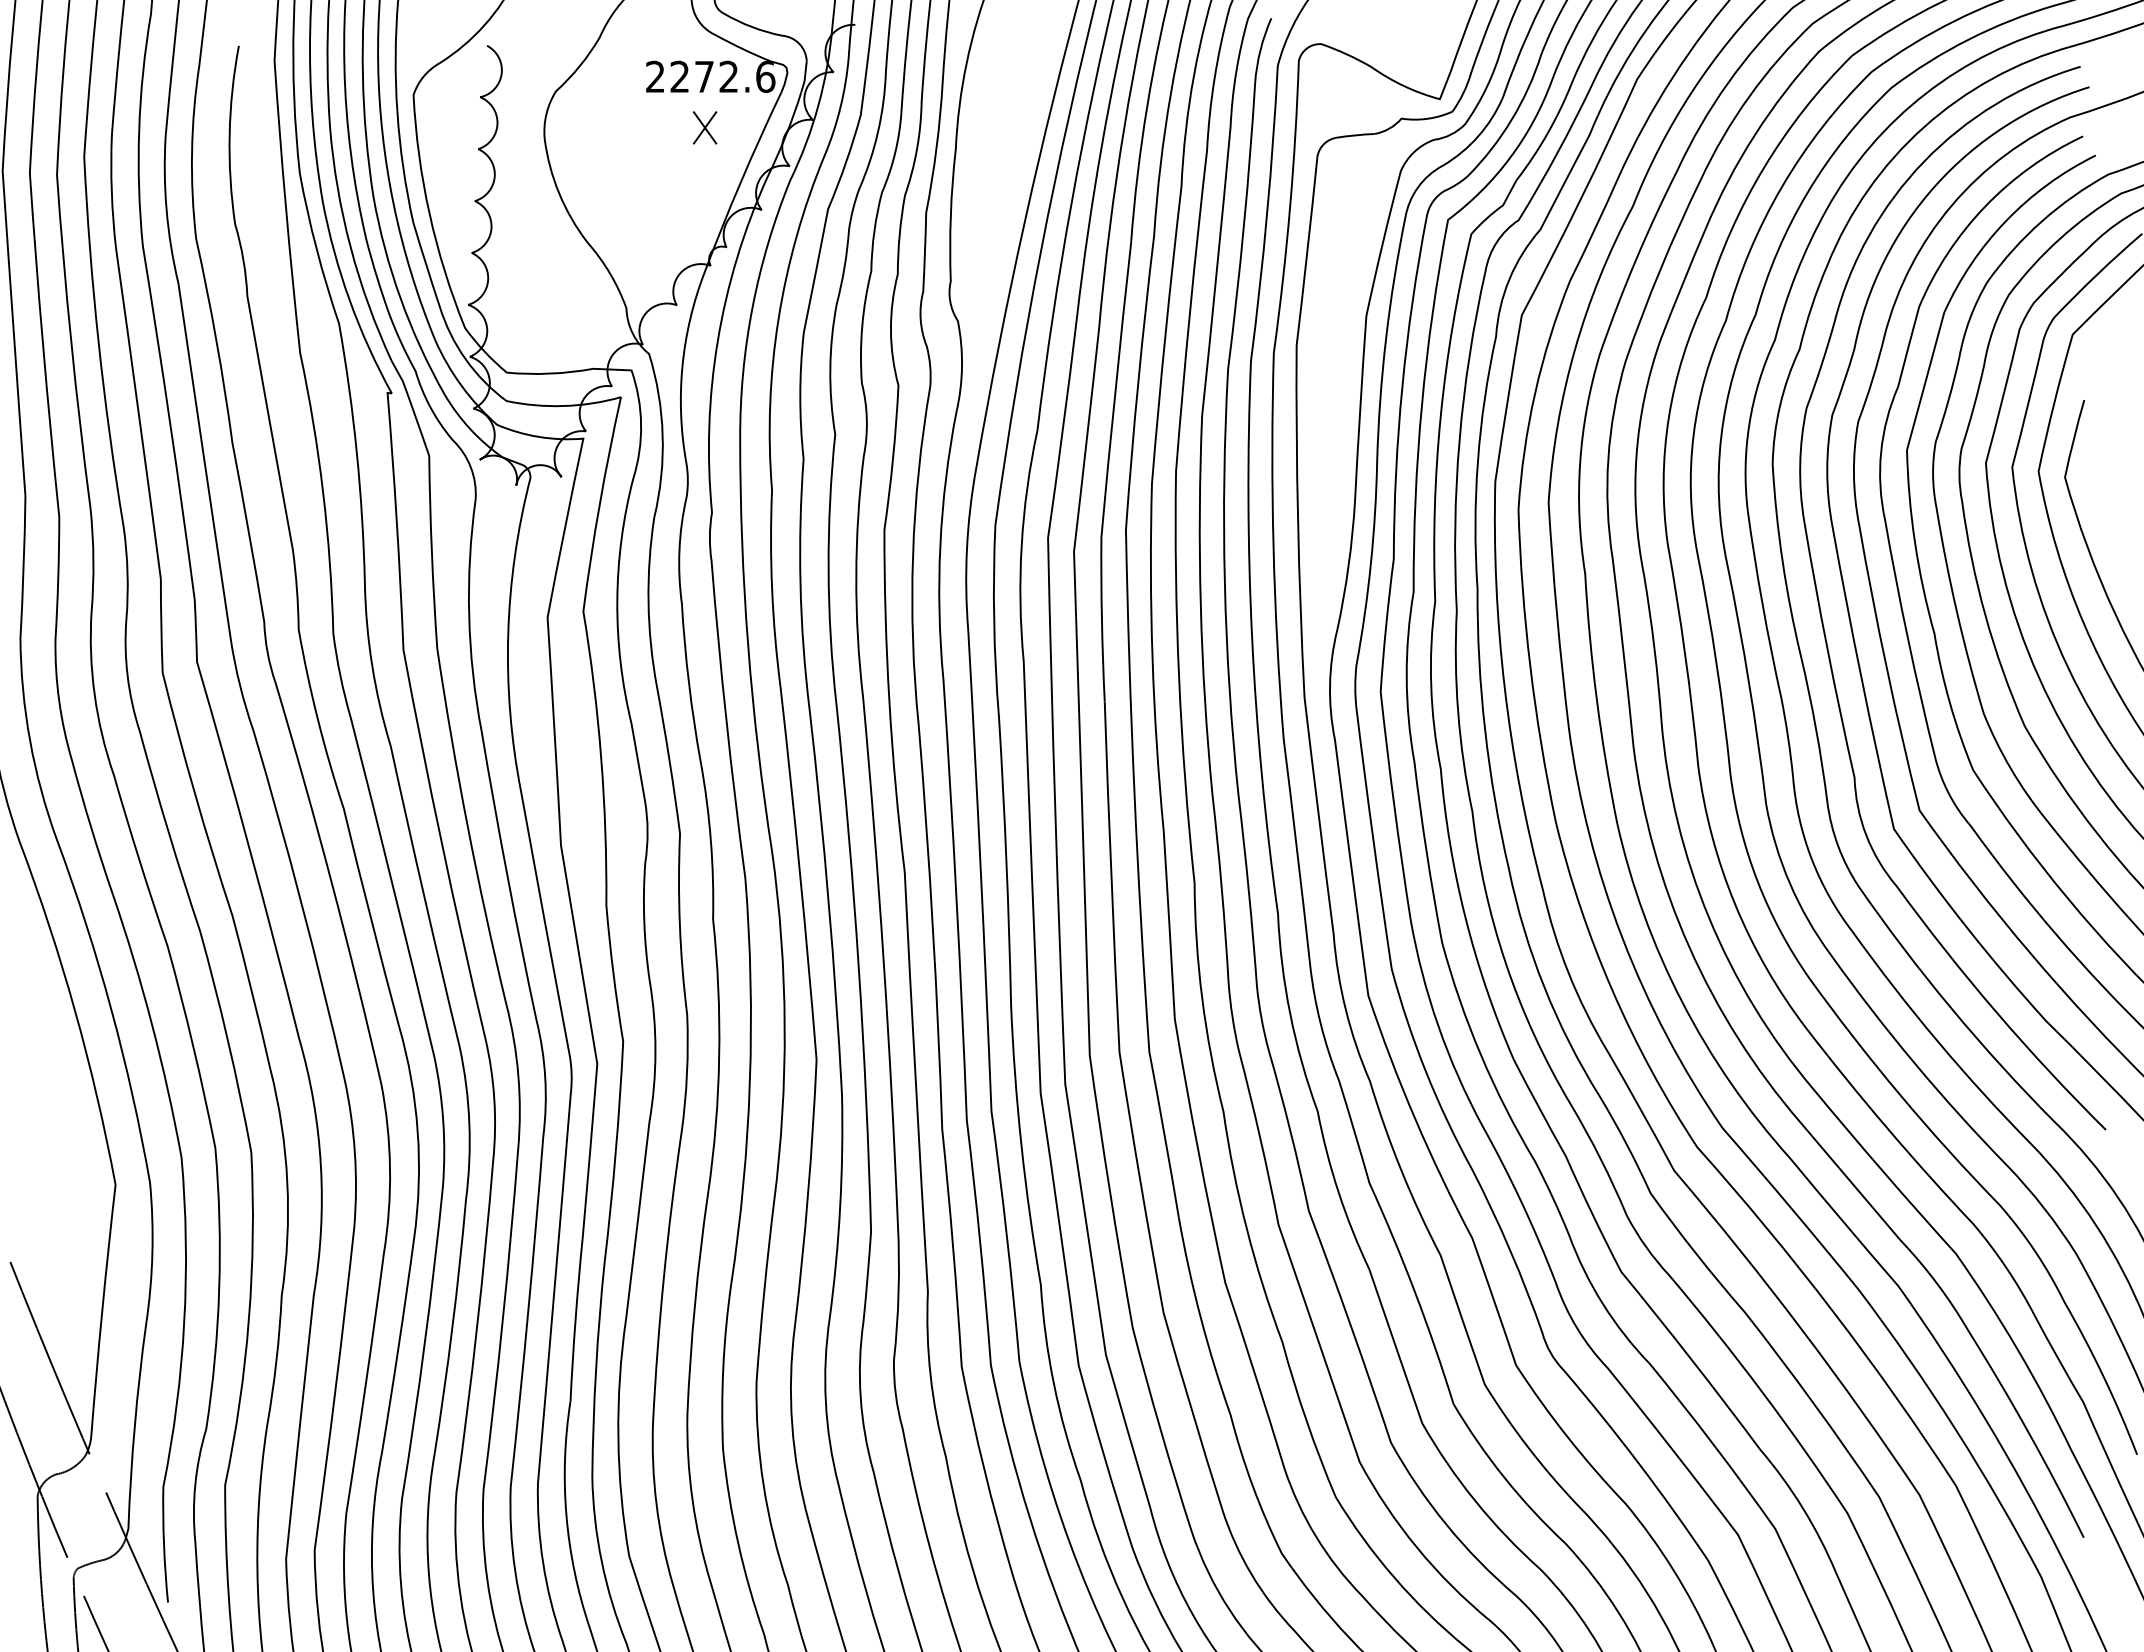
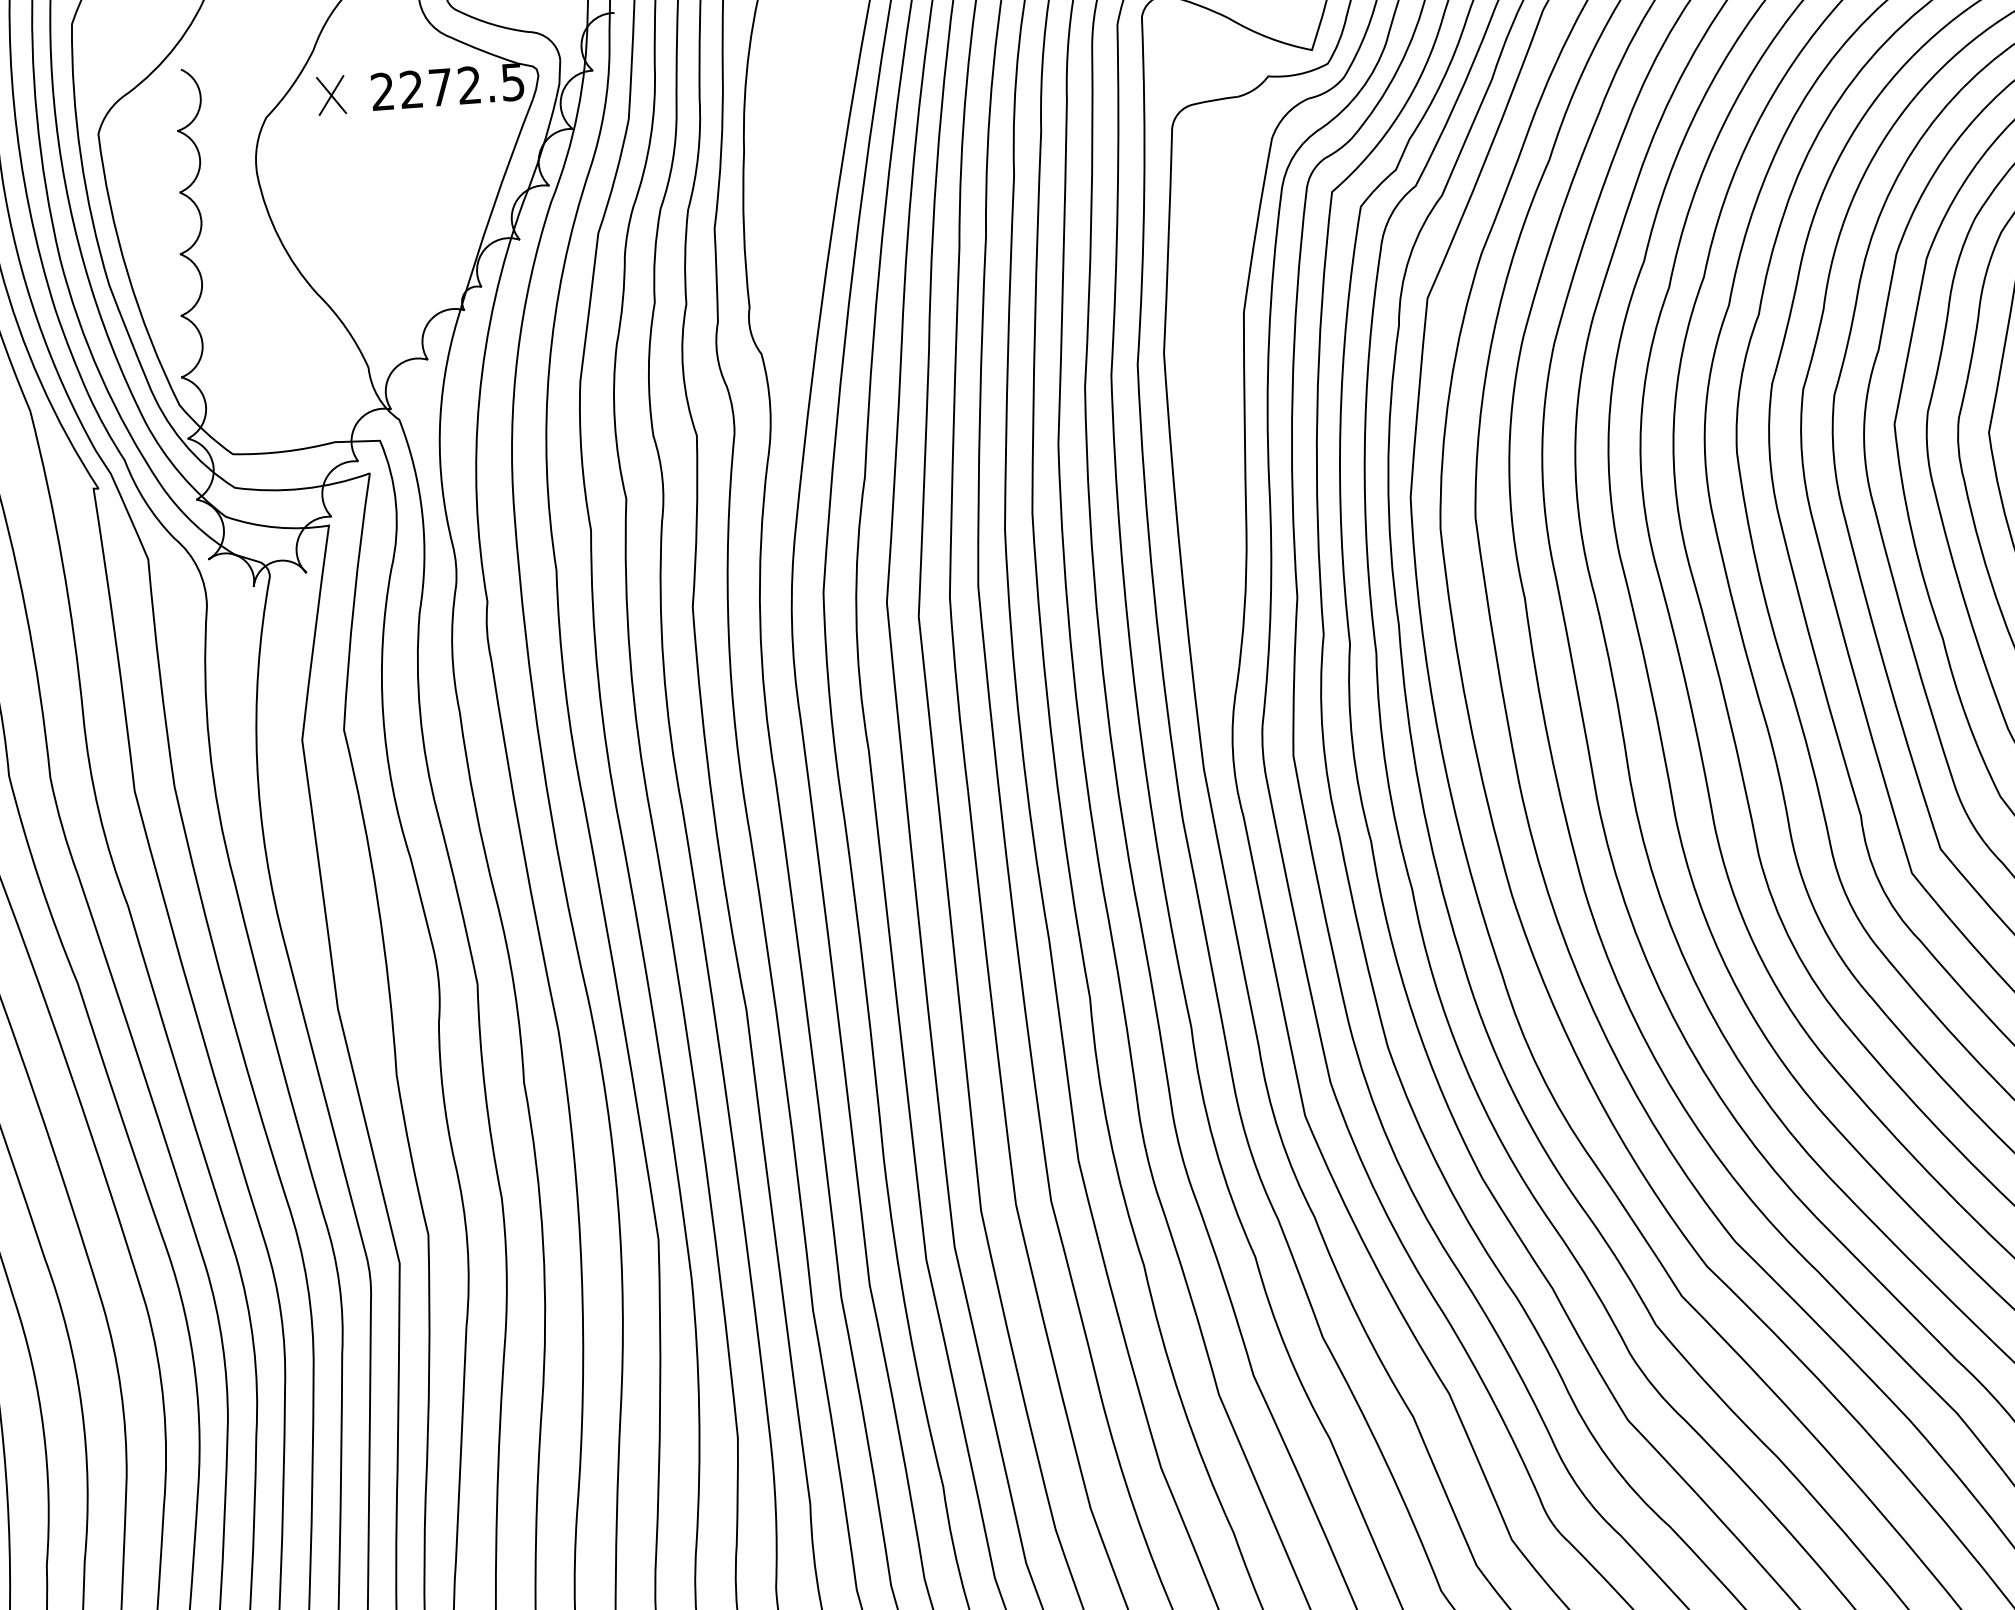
text: (765, 76) -> (512, 81), 2272.6 -> 2272.5
part: (704, 127) -> (330, 95), moved

